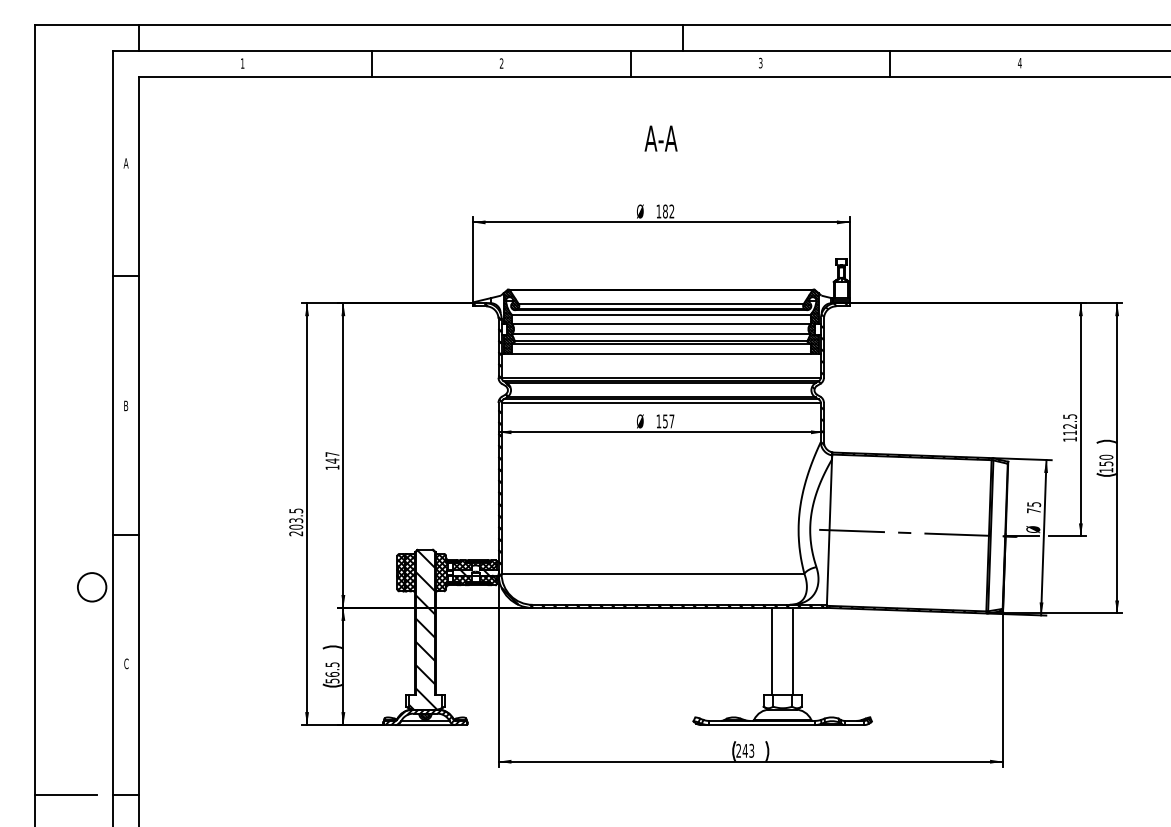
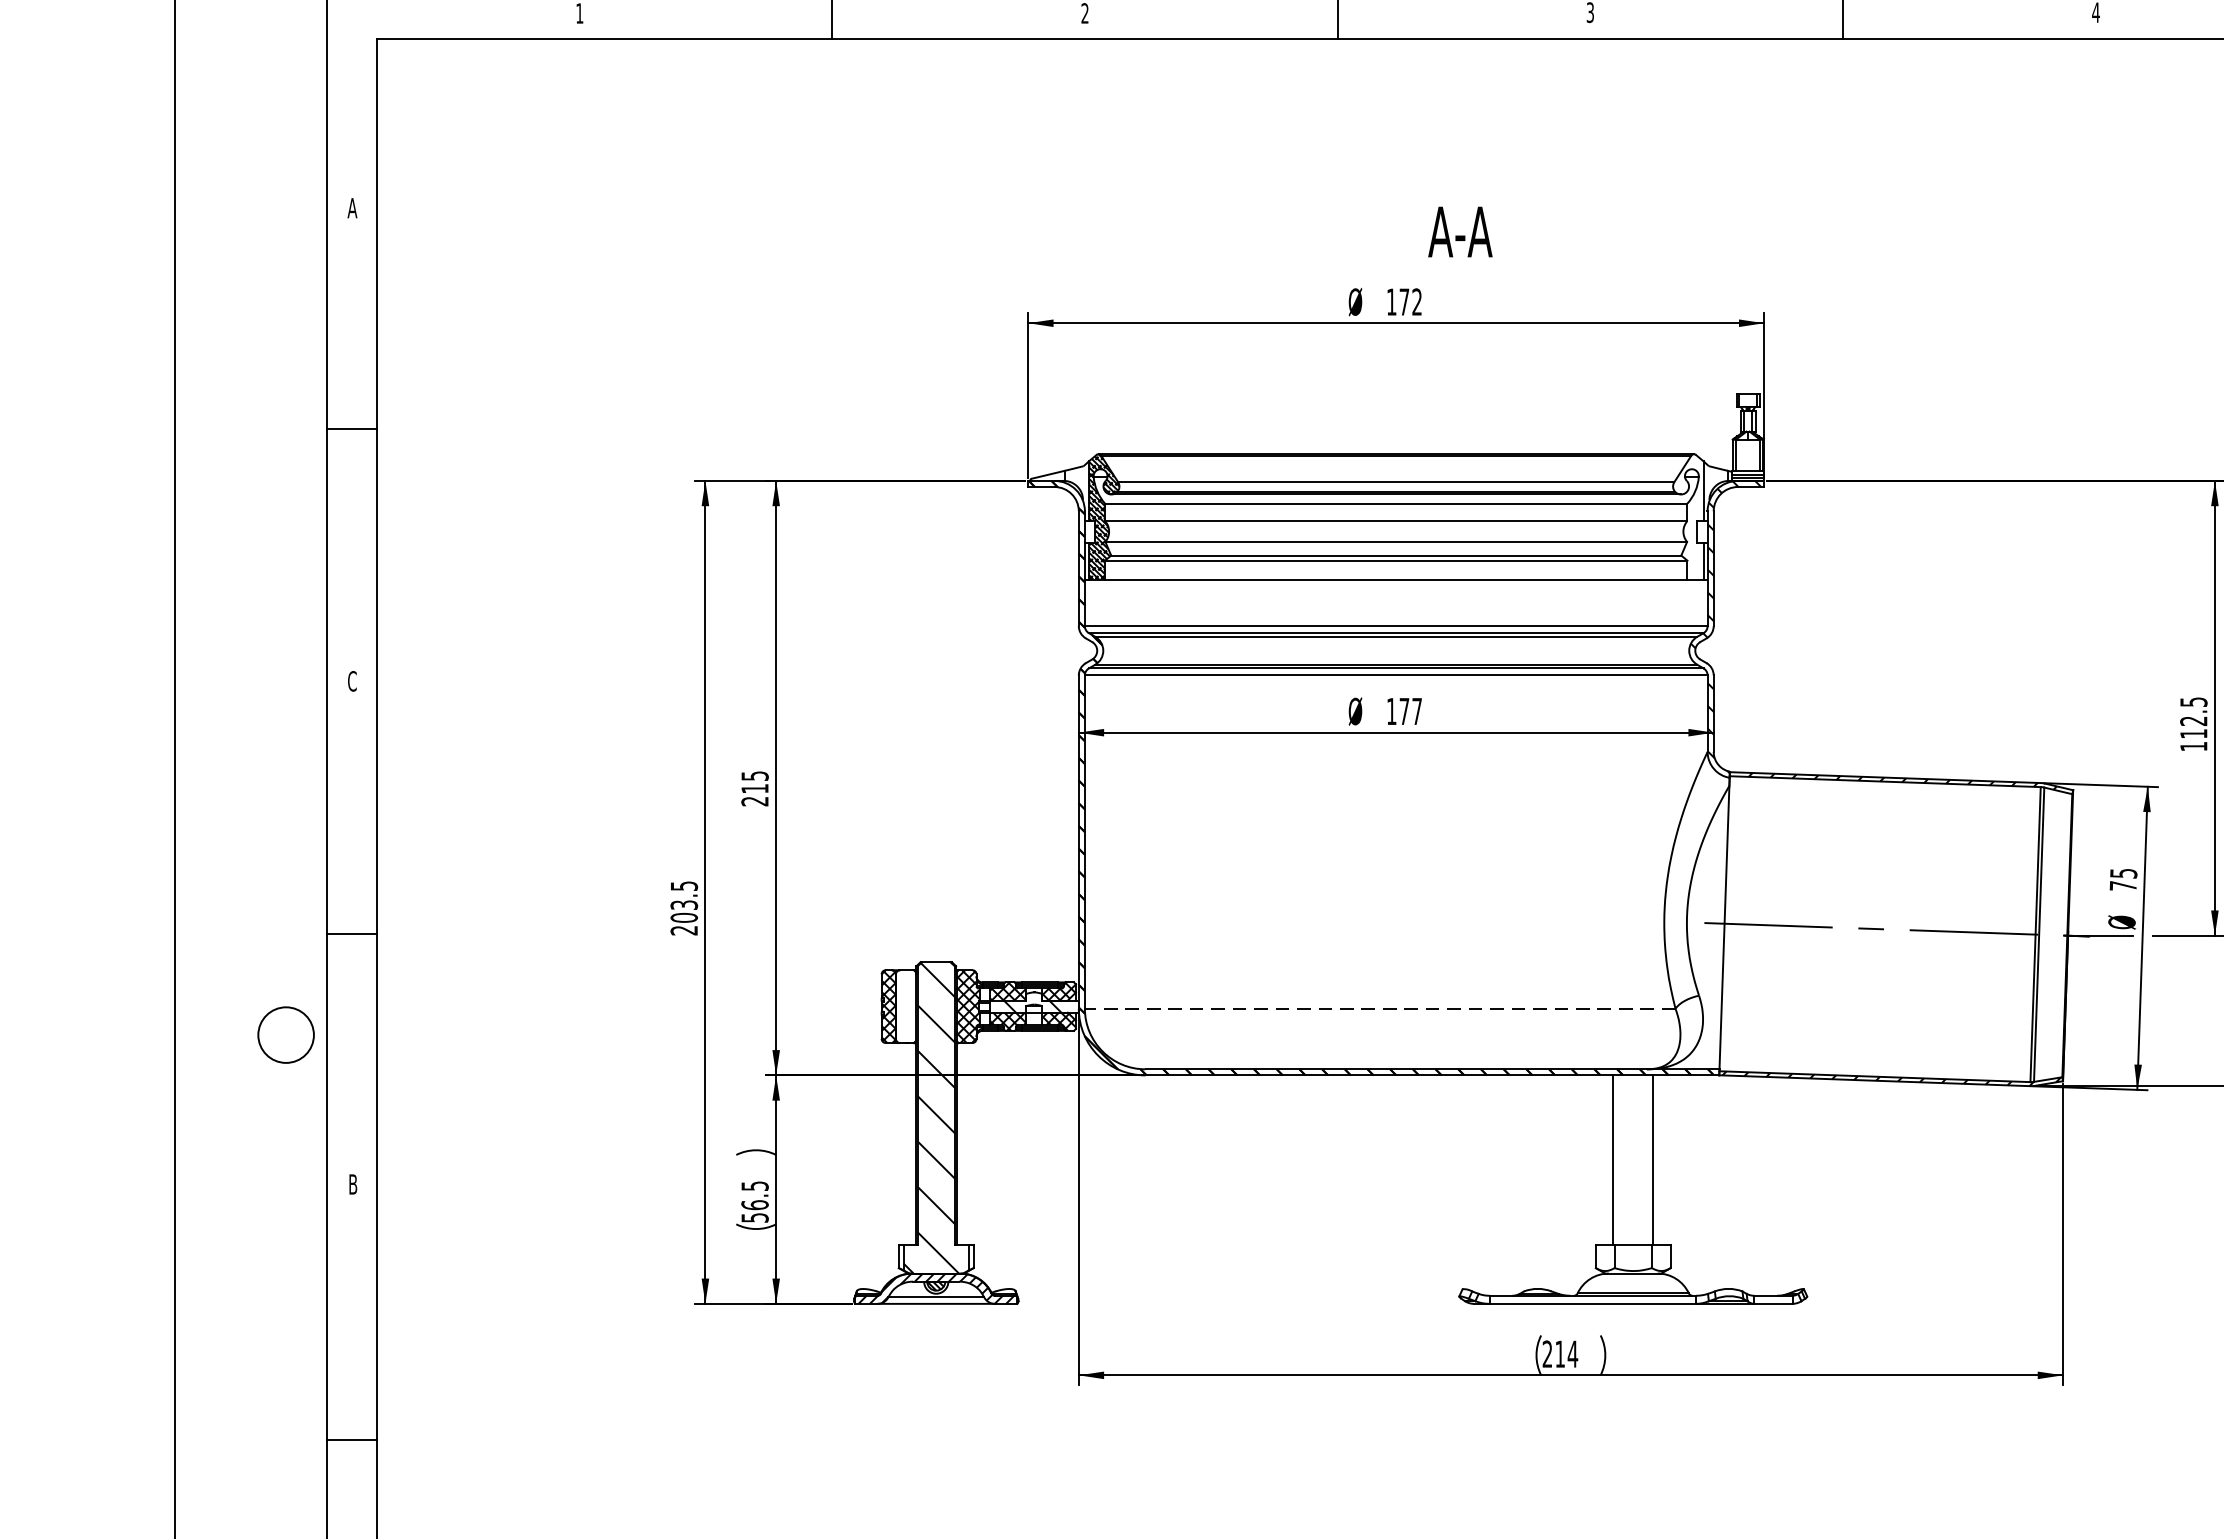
text: (660, 138) -> (1459, 231), moved
text: (665, 211) -> (1404, 302), 182 -> 172
hatch: (810, 321) -> (1687, 516), removed
text: (125, 405) -> (351, 680), B -> C
text: (665, 421) -> (1404, 711), 157 -> 177
text: (332, 460) -> (755, 787), 147 -> 215
hatch: (409, 572) -> (905, 1006), removed
line: (652, 573) -> (1379, 1008), solid -> dashed
text: (126, 663) -> (353, 1183), C -> B
text: (748, 750) -> (1566, 1353), 243 -> 214
line: (66, 794) -> (236, 1439), removed

